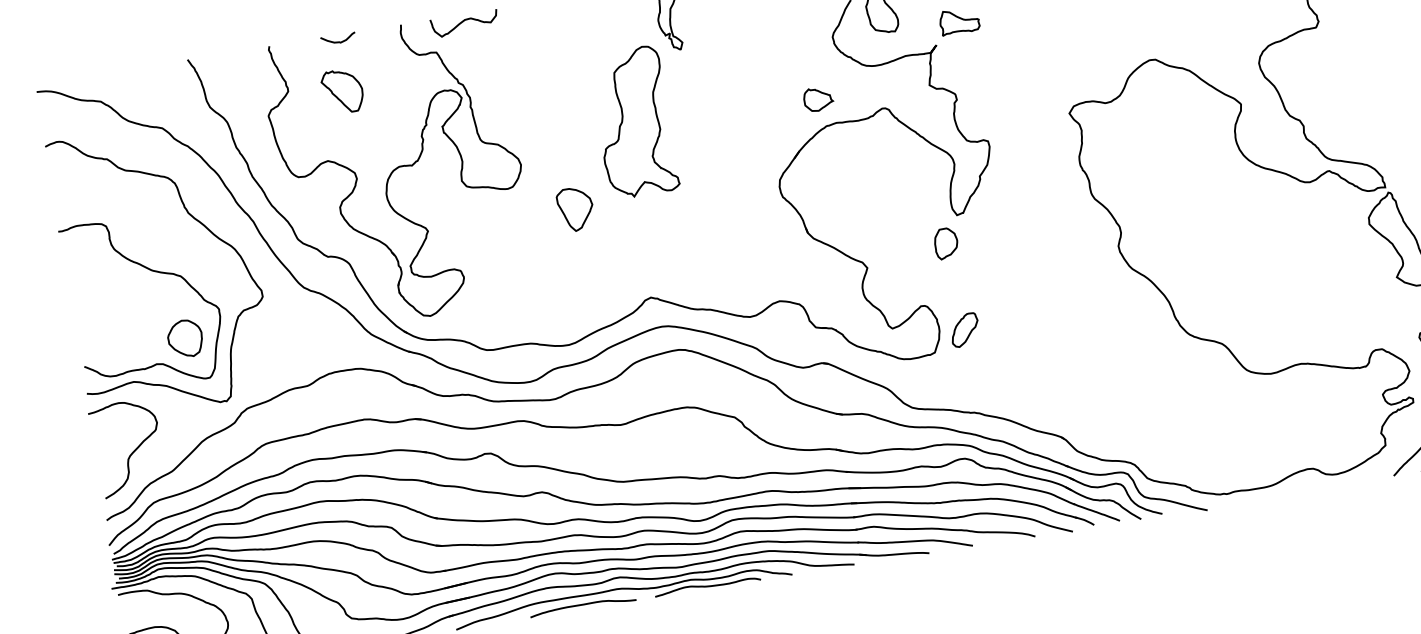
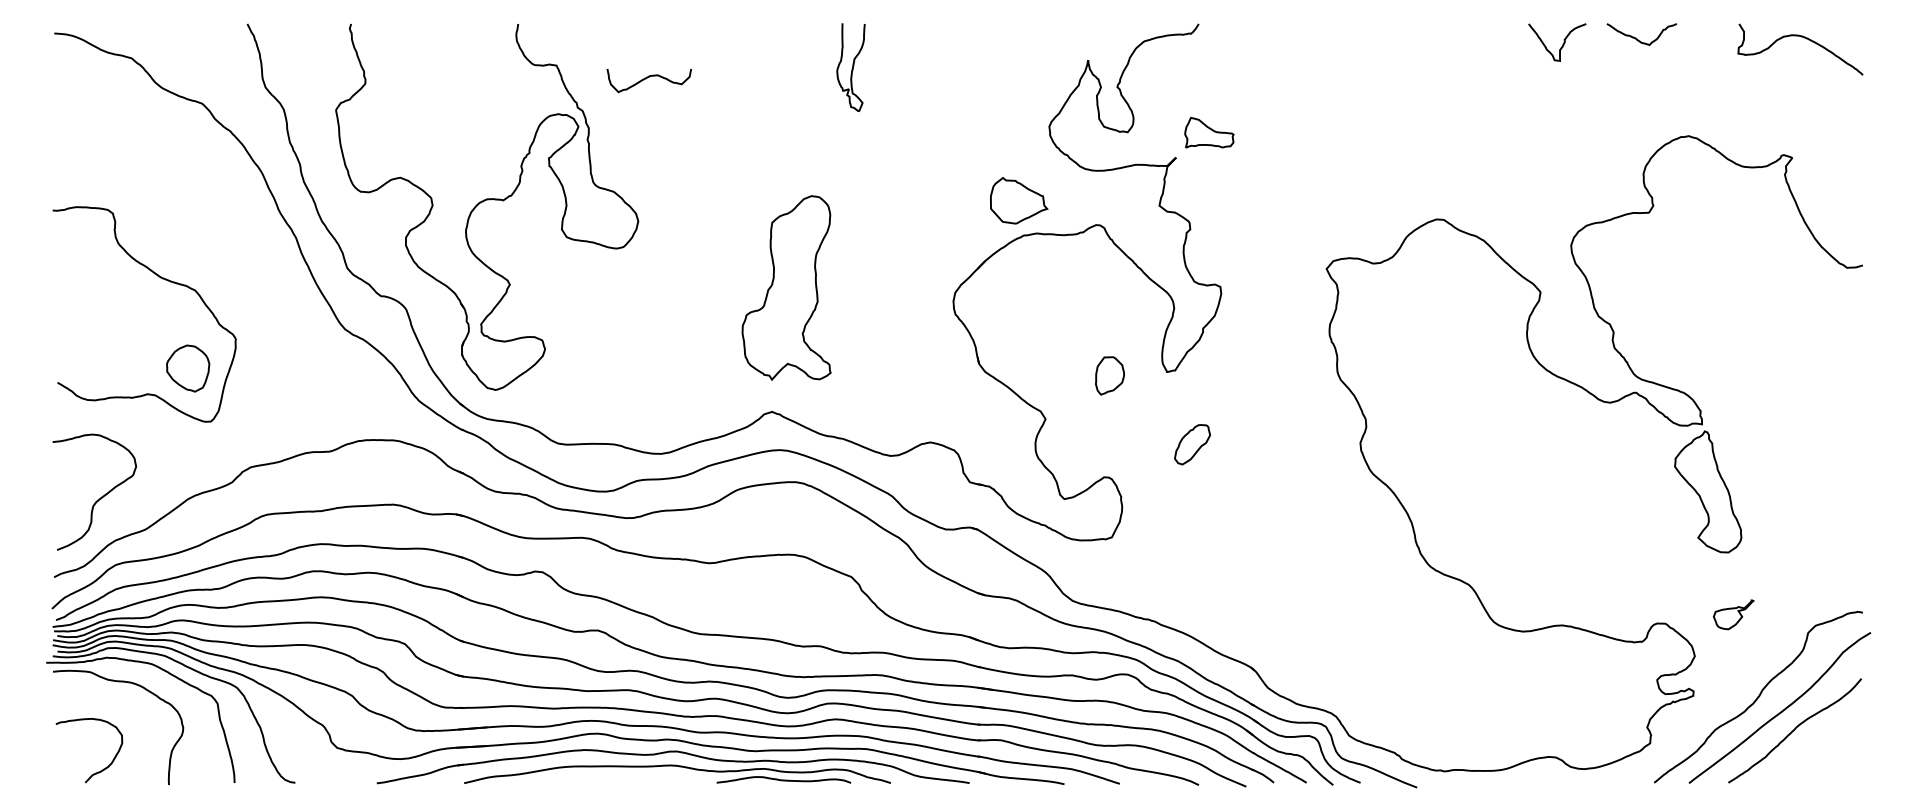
curve: (463, 22) -> (647, 78), moved
curve: (338, 41) -> (437, 32), removed
part: (342, 91) -> (432, 94), removed
part: (818, 99) -> (1019, 200), size x1.6
part: (633, 122) -> (786, 287), moved
part: (575, 209) -> (696, 287), removed
curve: (196, 220) -> (225, 224), removed
part: (946, 243) -> (1110, 375), moved
part: (964, 330) -> (1192, 444), moved
curve: (582, 605) -> (625, 778), removed

